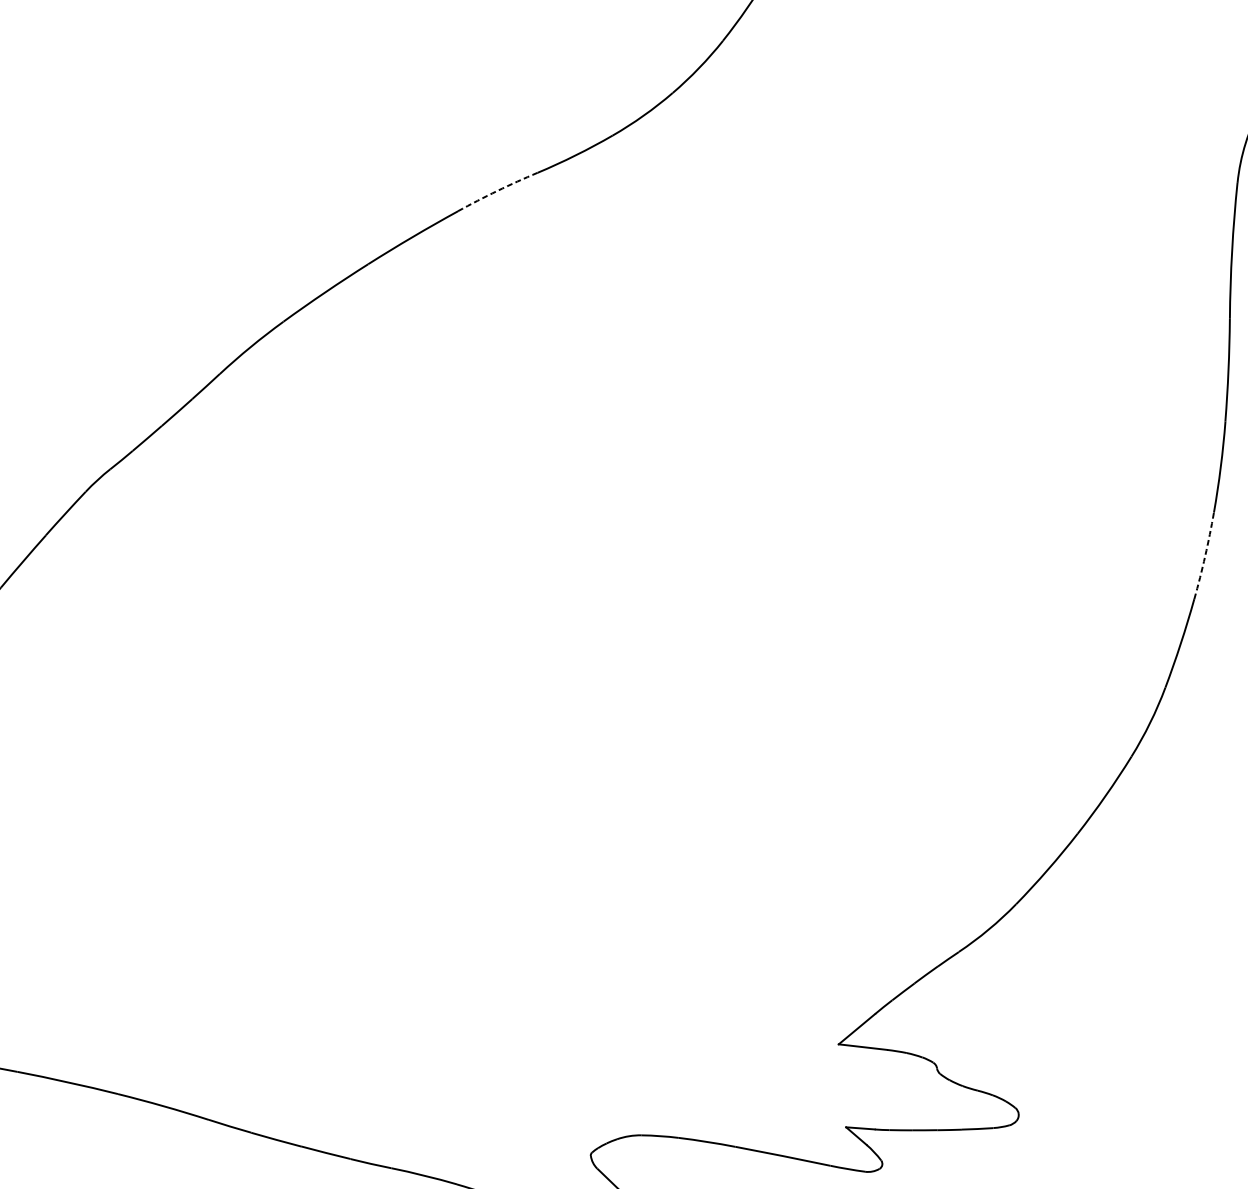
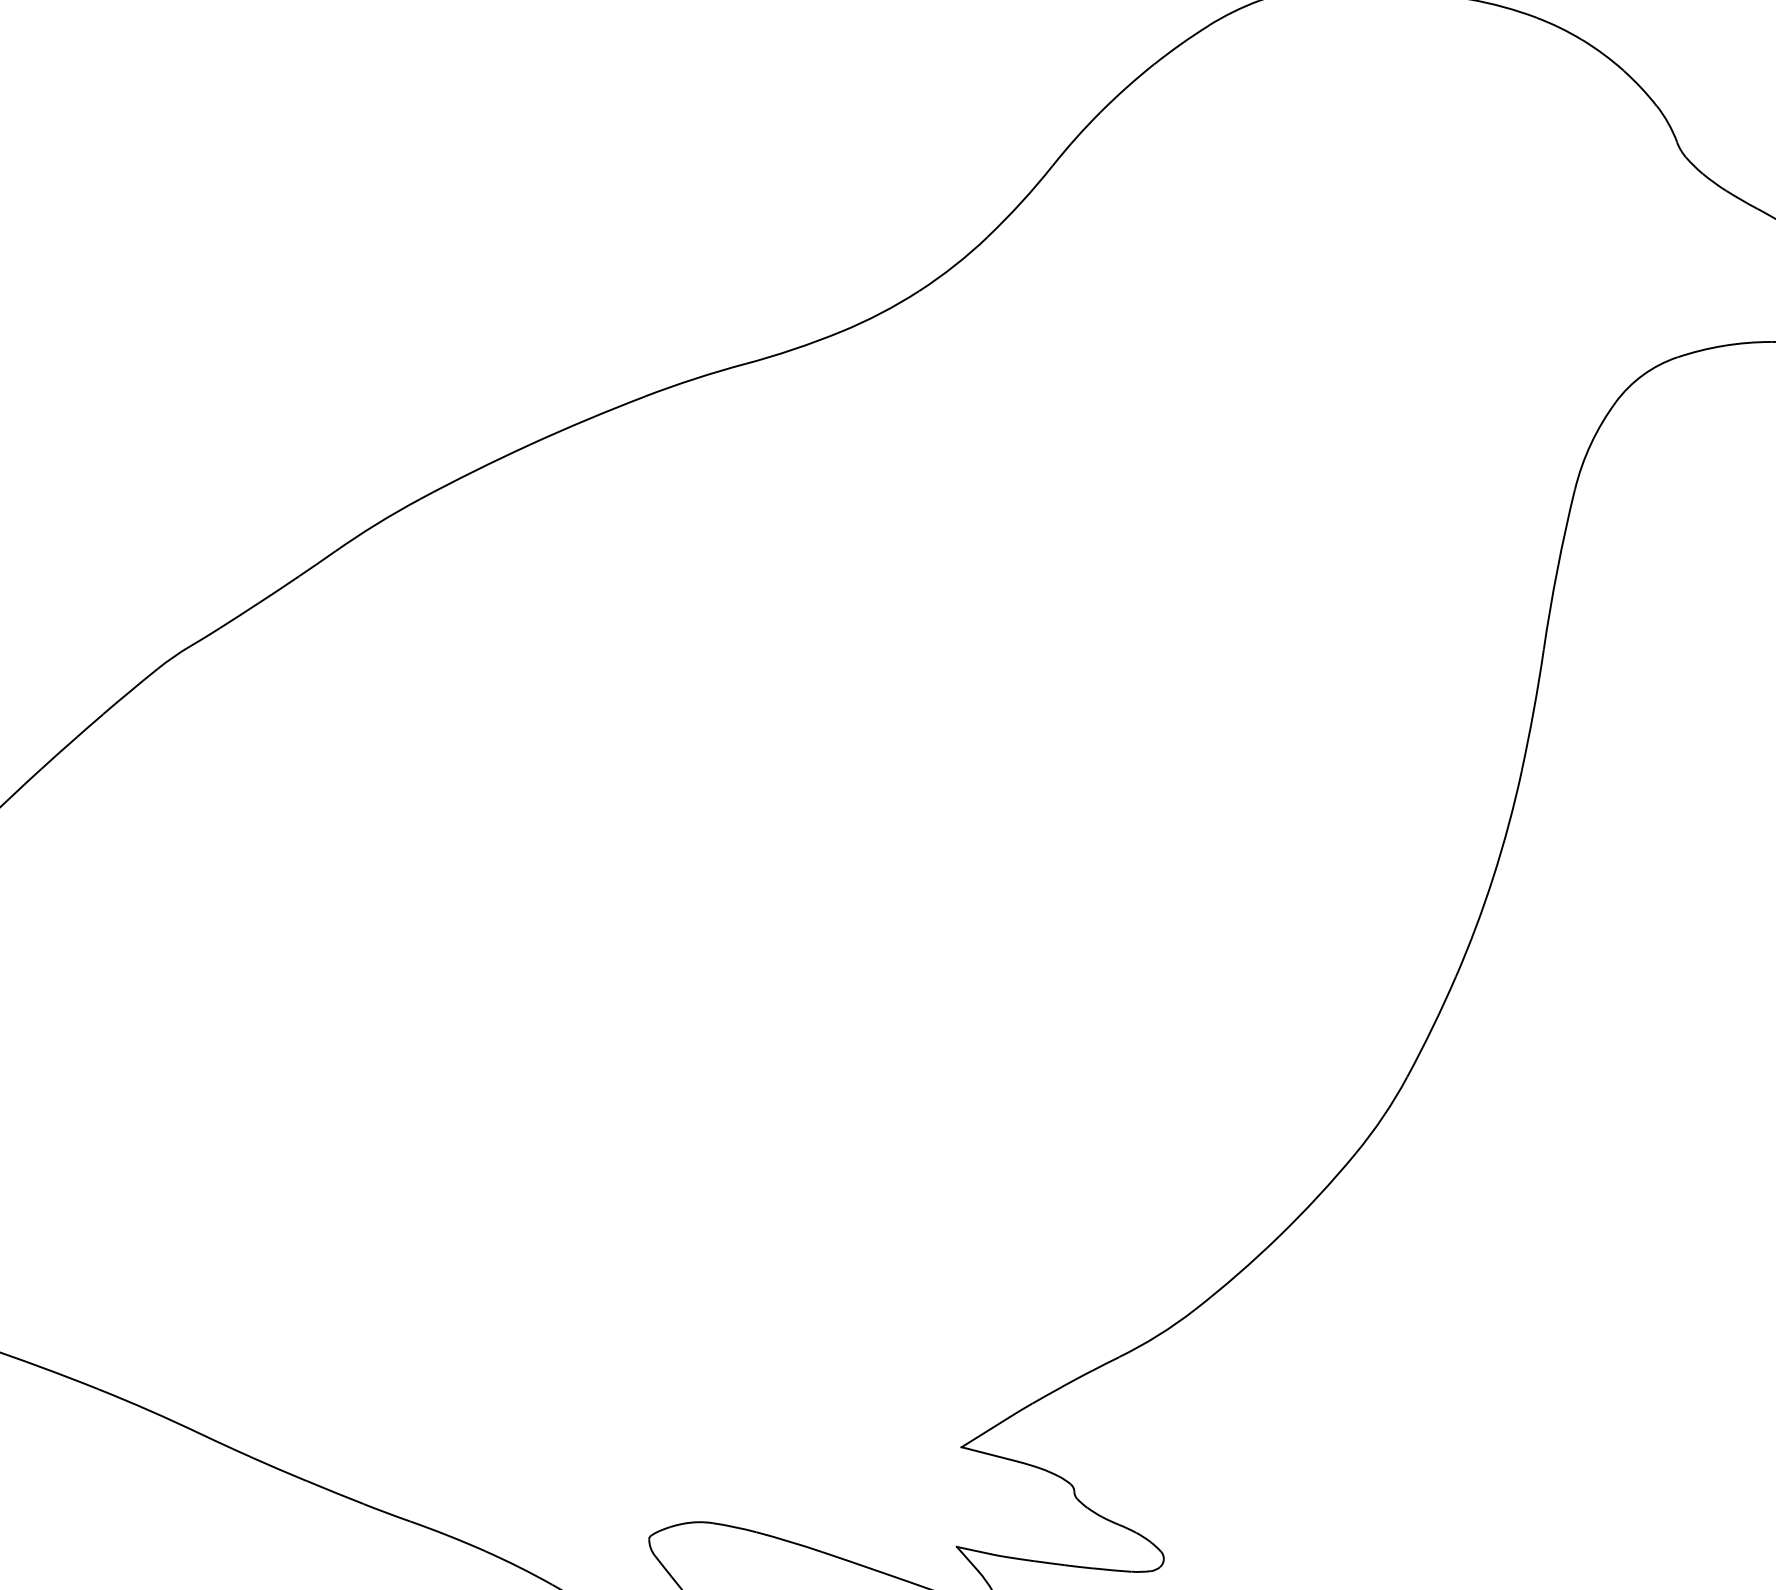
arc: (497, 190) -> (695, 378), dashed -> solid
arc: (1204, 556) -> (1475, 927), dashed -> solid

